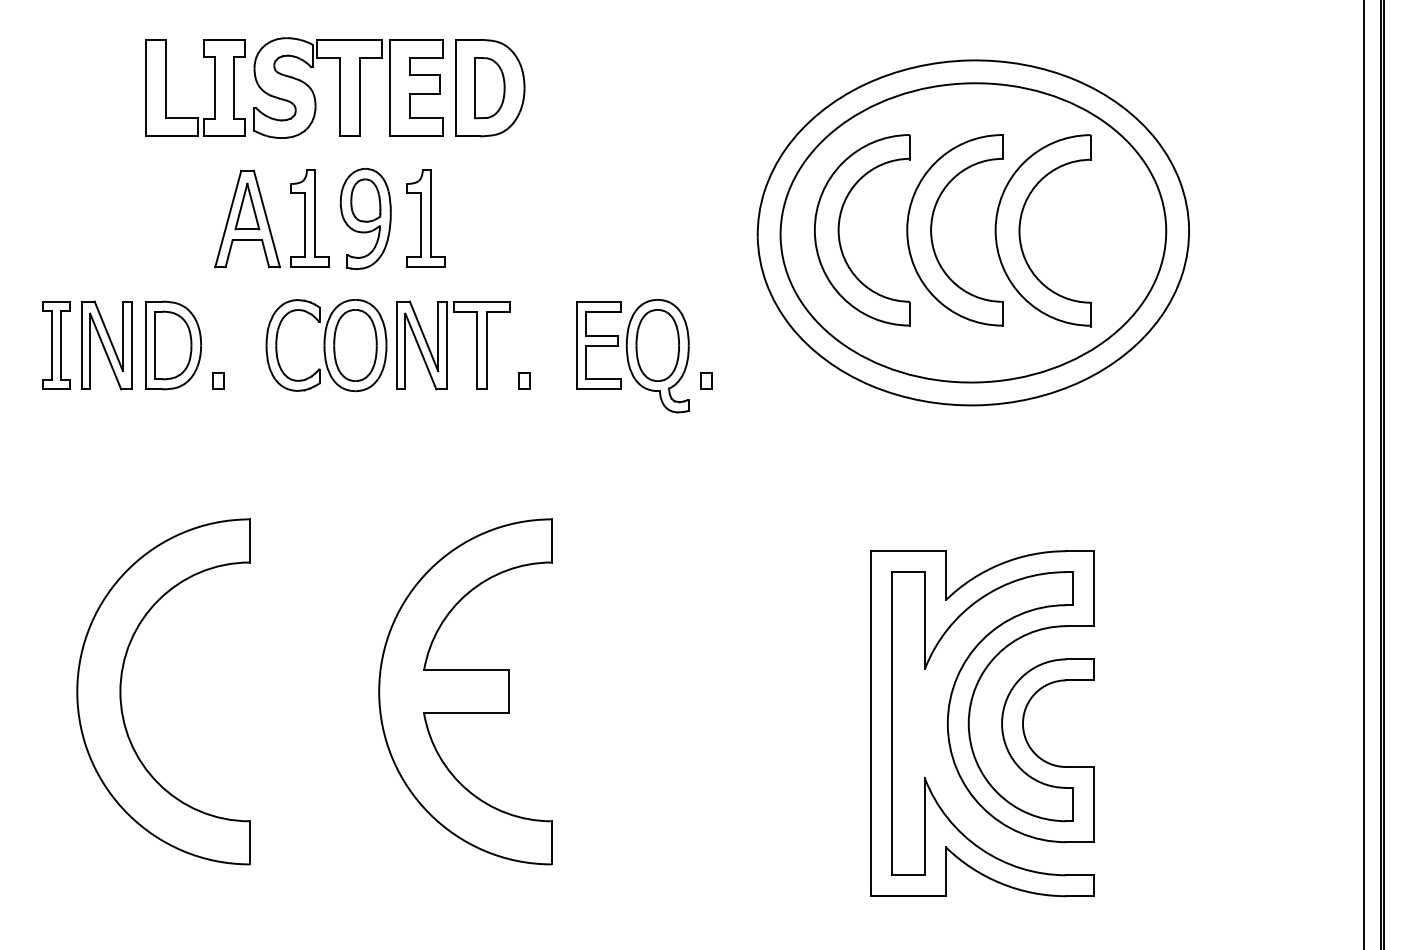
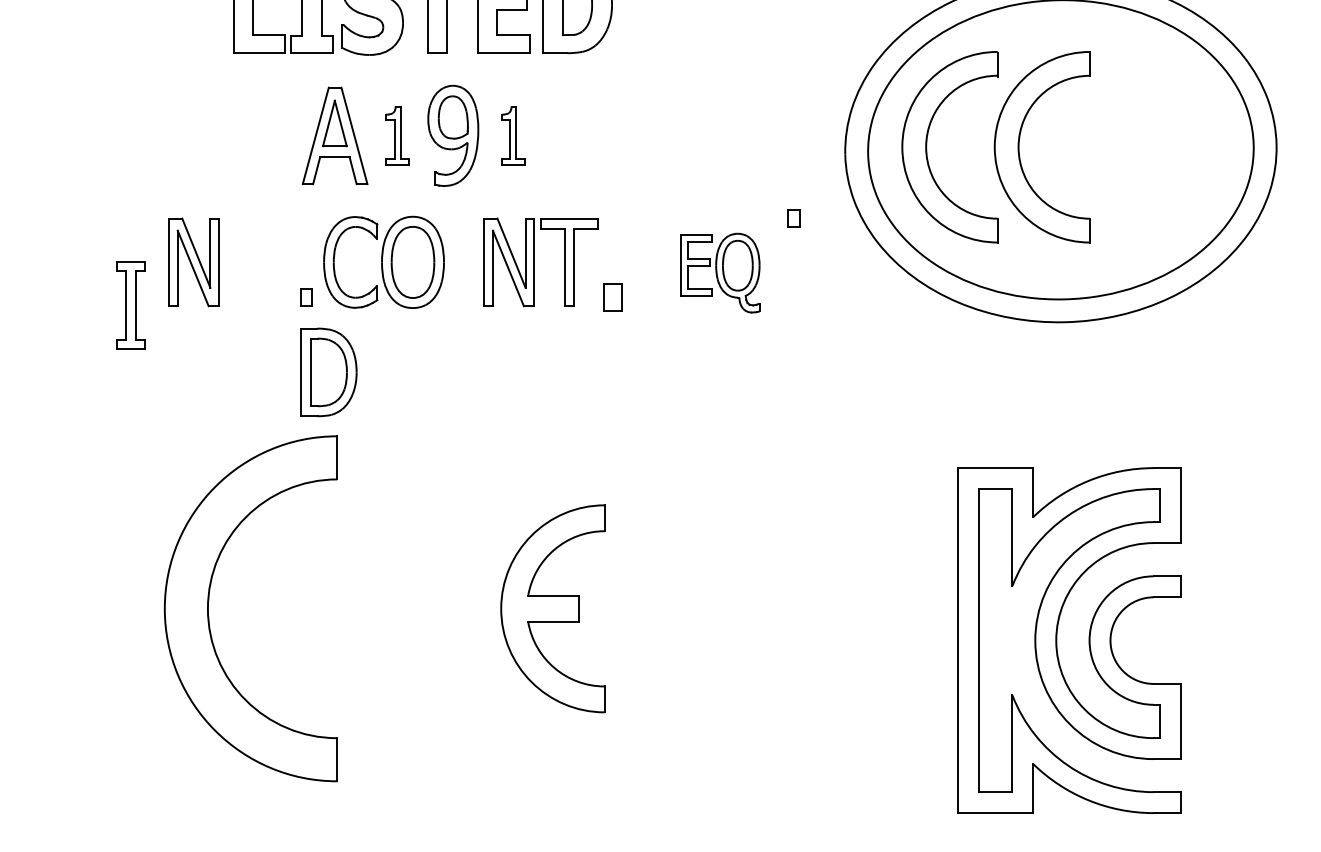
part: (309, 218) -> (397, 135), size x0.6
part: (425, 218) -> (513, 135), size x0.6
part: (1020, 230) -> (1108, 147), removed
part: (56, 345) -> (131, 305), moved
part: (173, 345) -> (329, 372), moved
part: (326, 345) -> (384, 262), moved
part: (632, 356) -> (720, 273), size x0.7
part: (524, 380) -> (612, 297), size x1.6
part: (706, 380) -> (794, 218), moved
part: (465, 691) -> (553, 608), size x0.6

